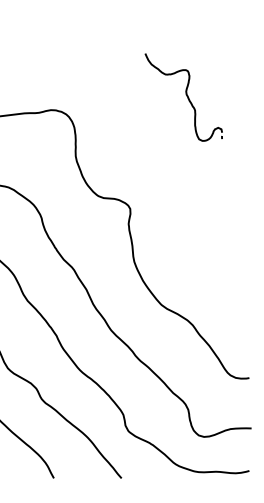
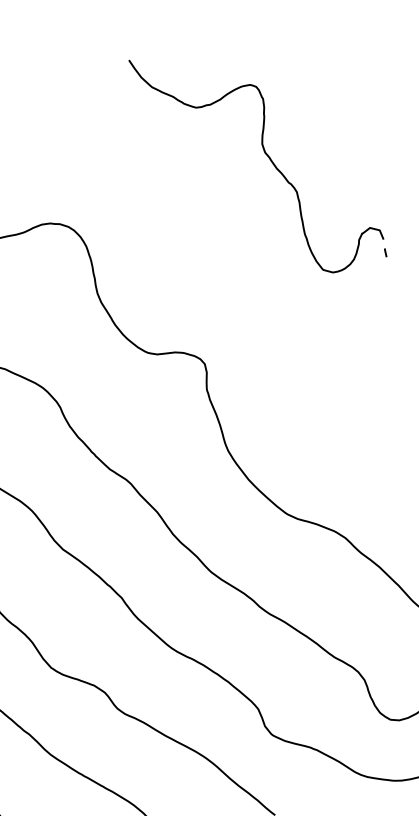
part: (183, 97) -> (258, 161), size x1.67

